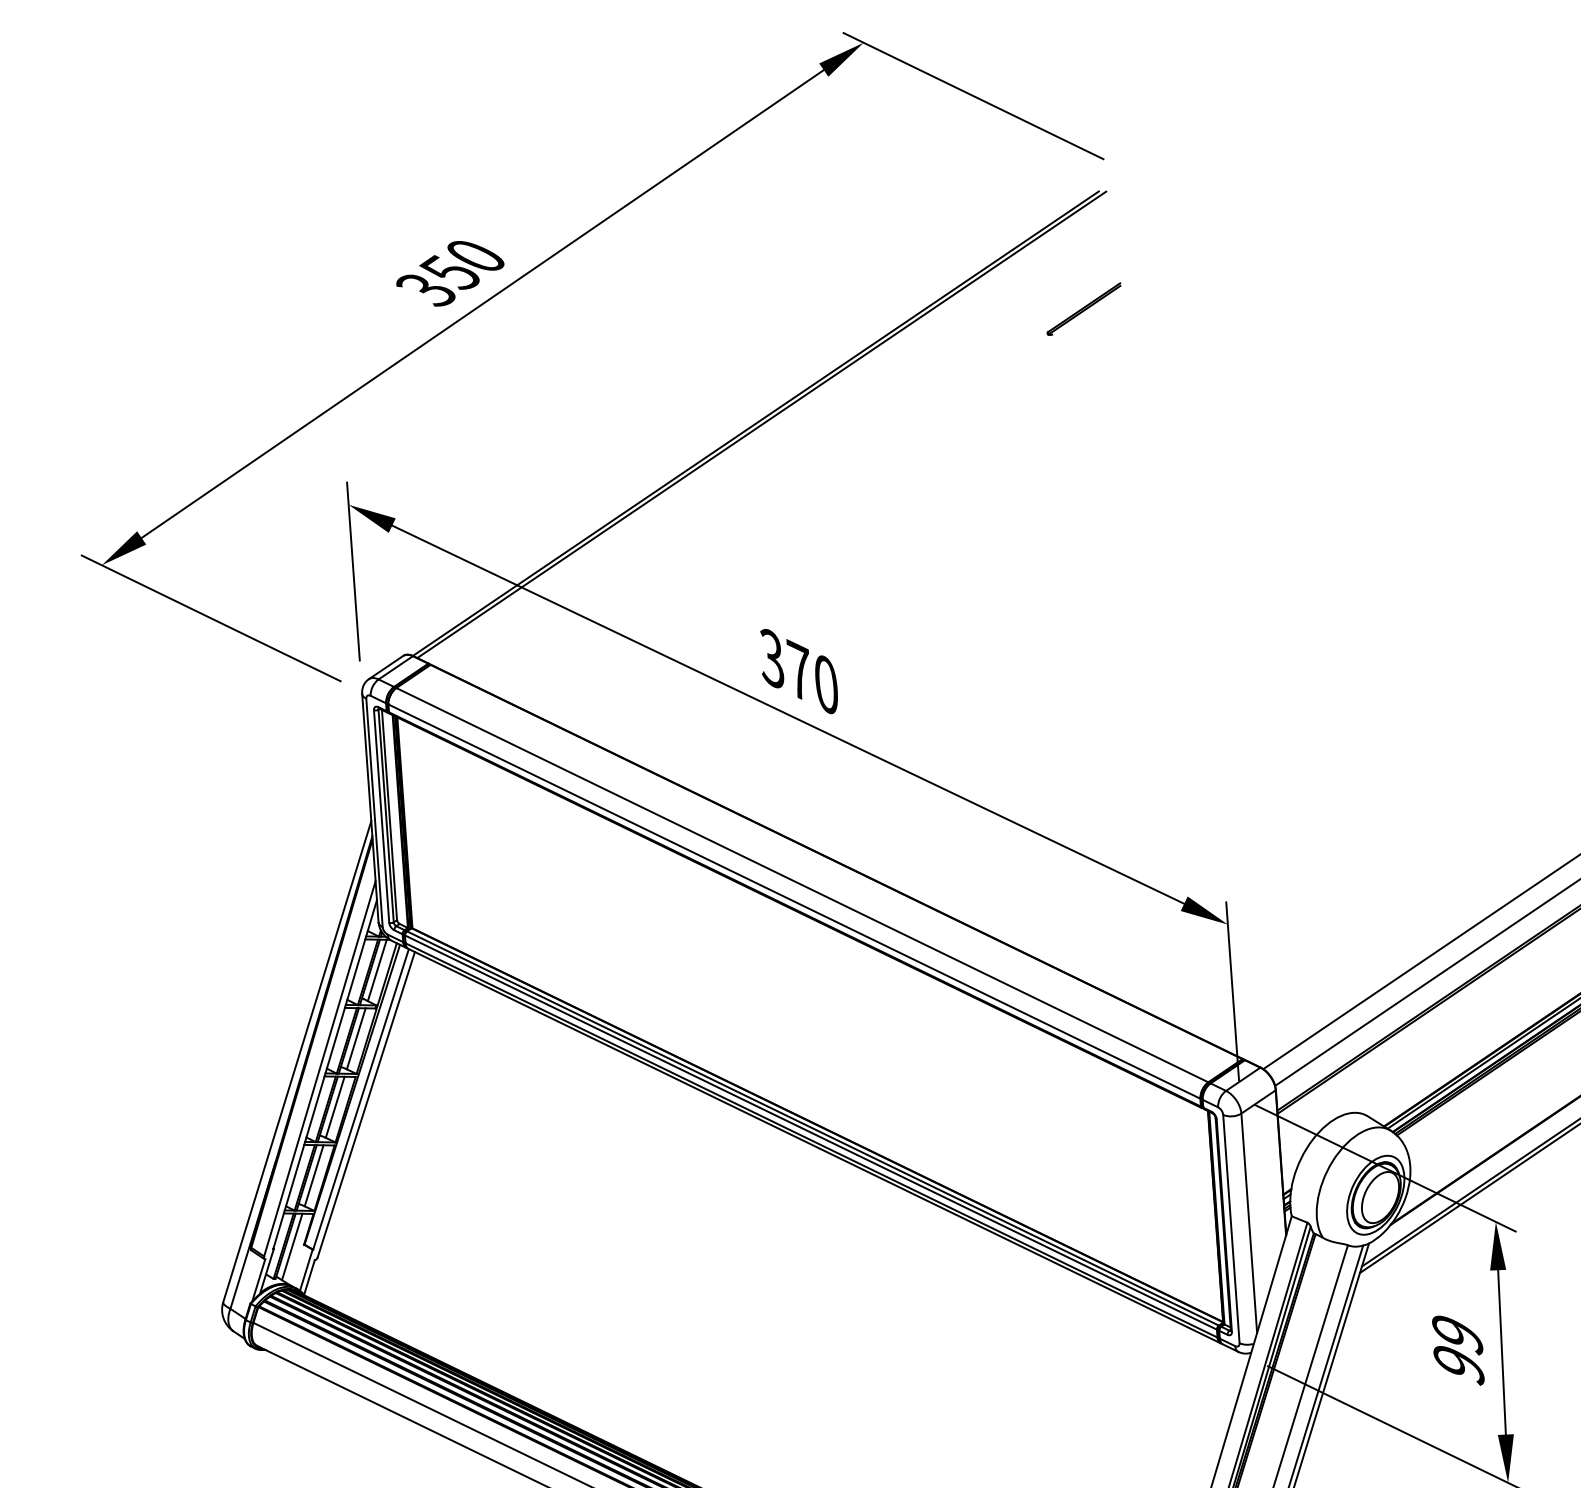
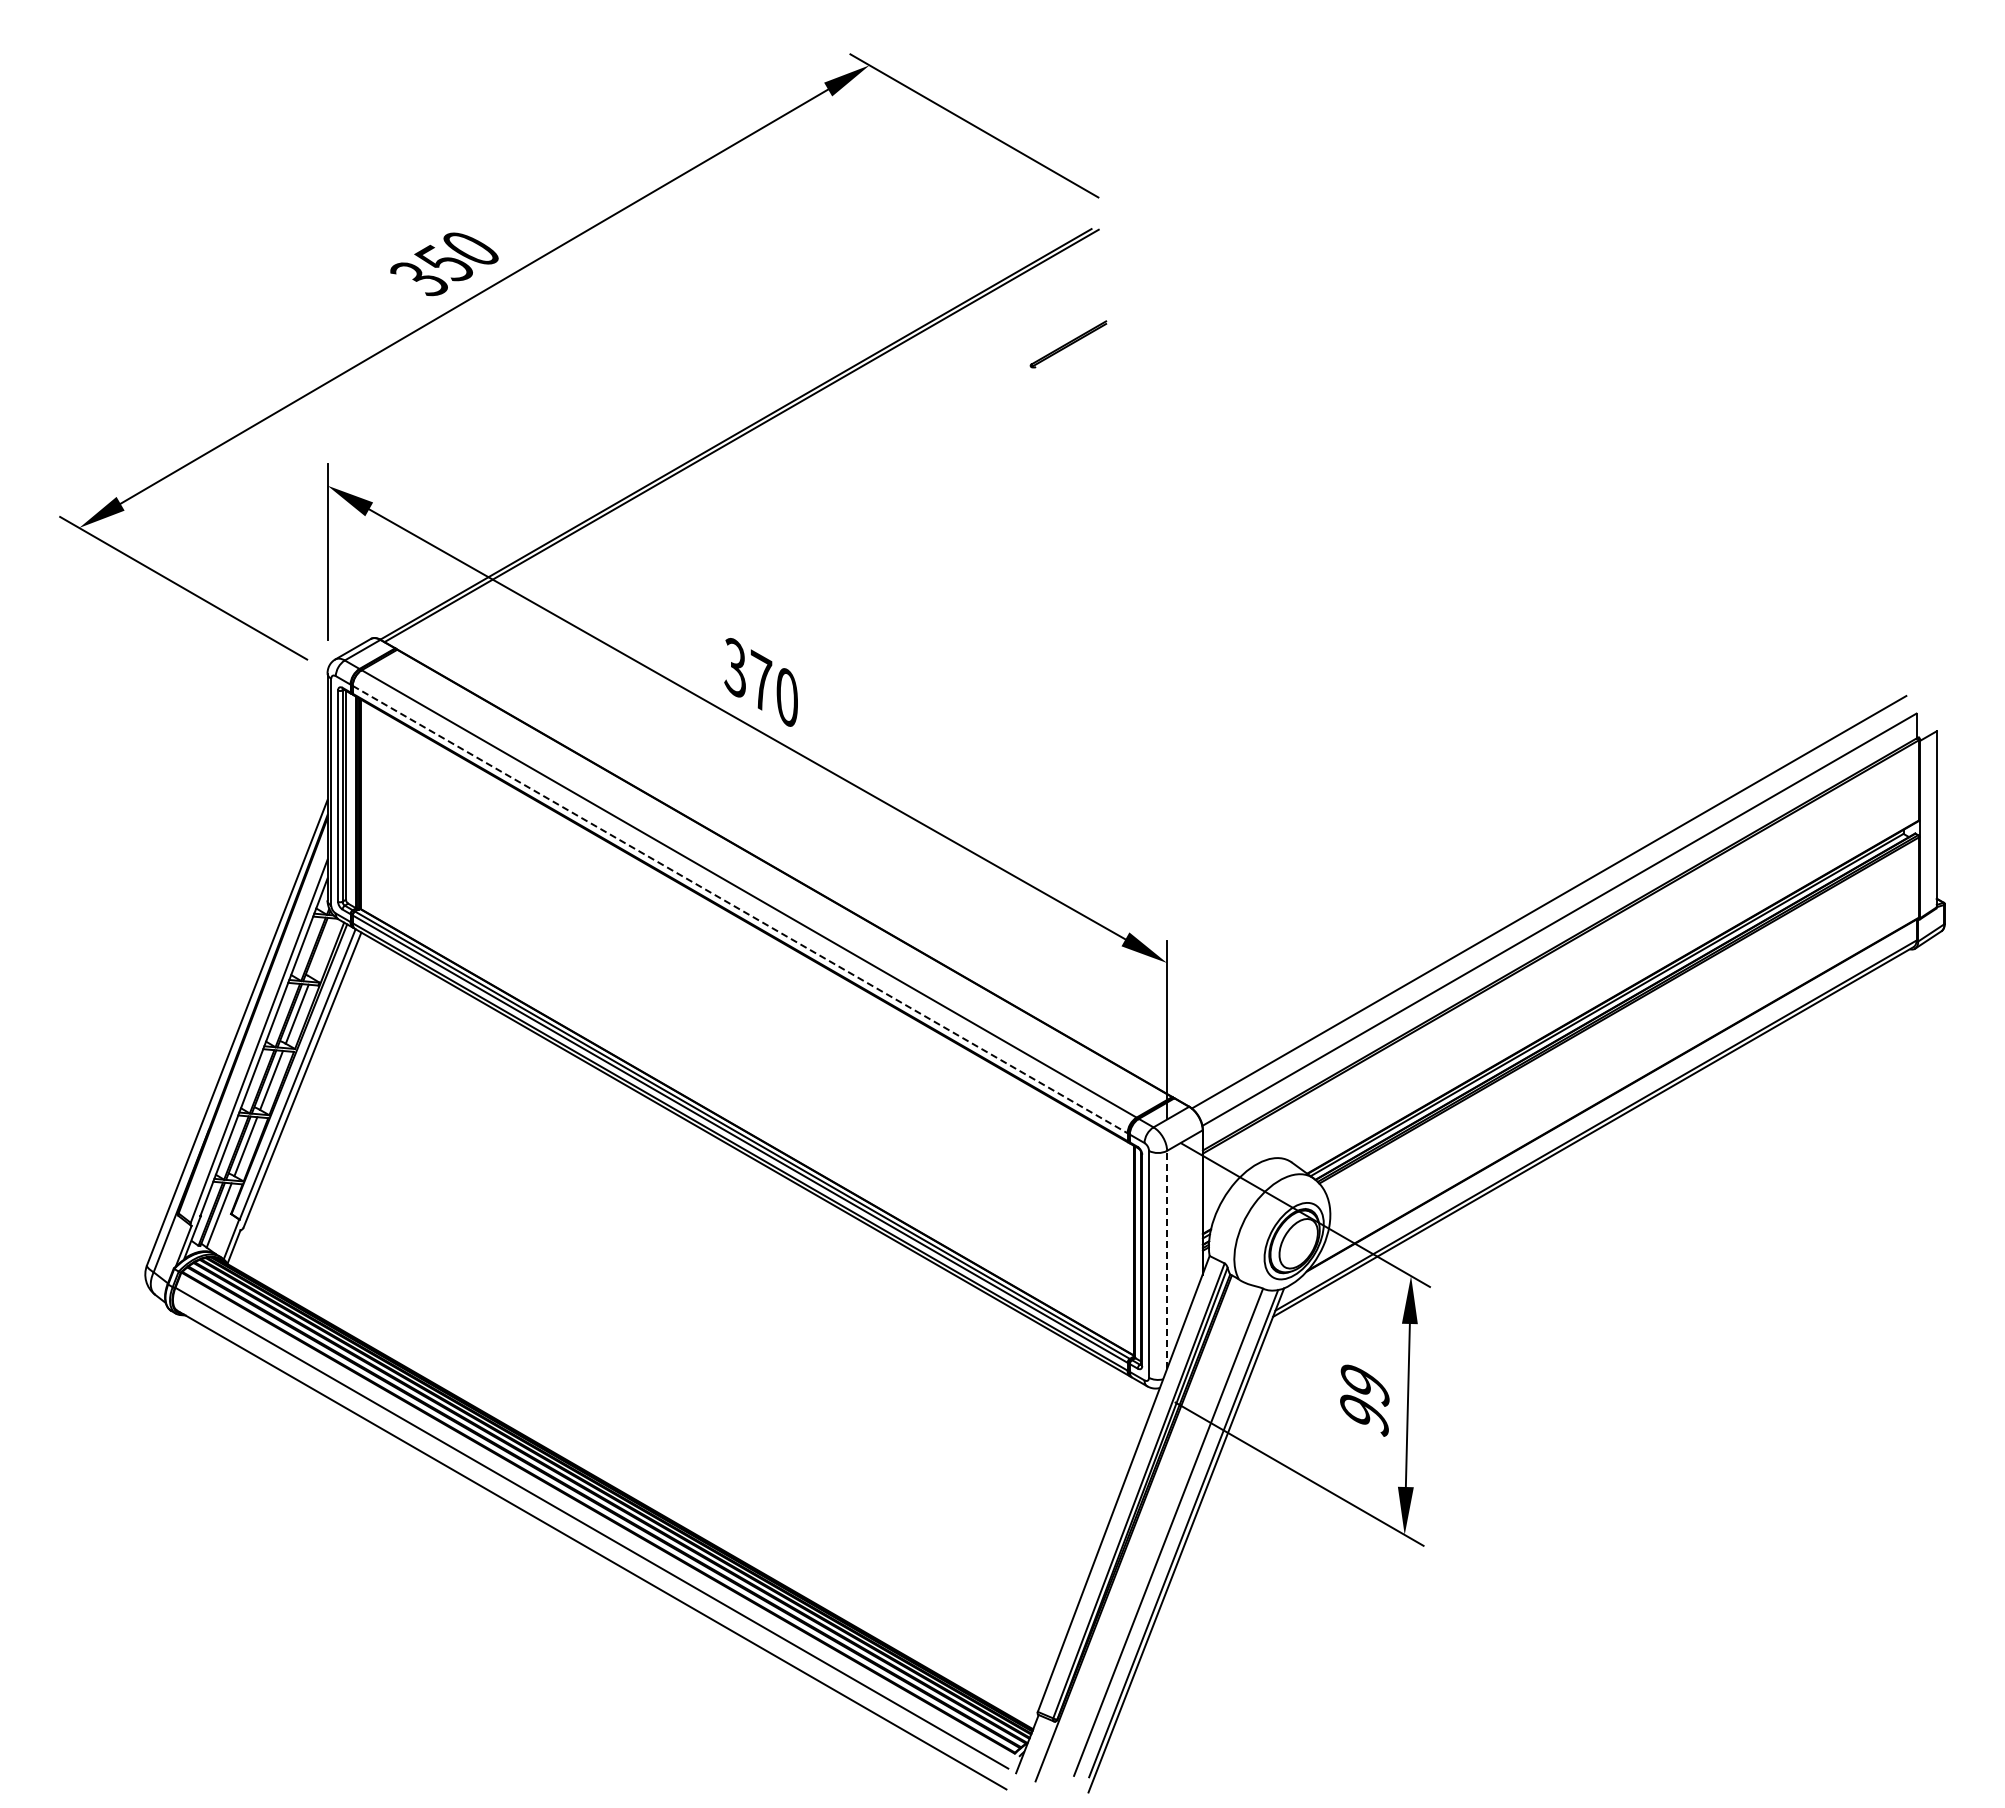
line: (794, 901) -> (740, 909), solid -> dashed
line: (376, 969) -> (322, 947), removed
line: (1249, 1222) -> (1167, 1259), solid -> dashed

